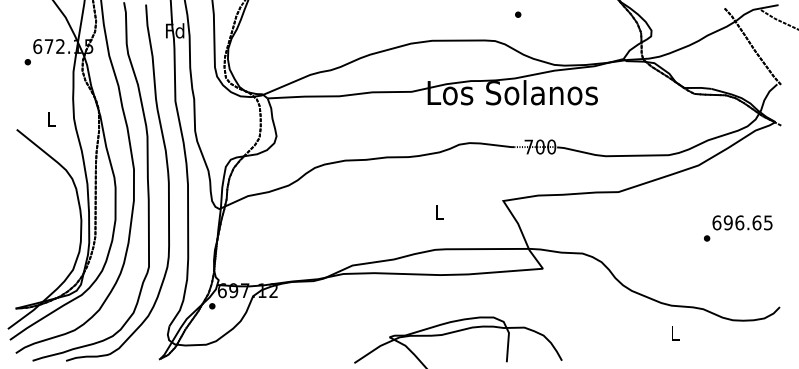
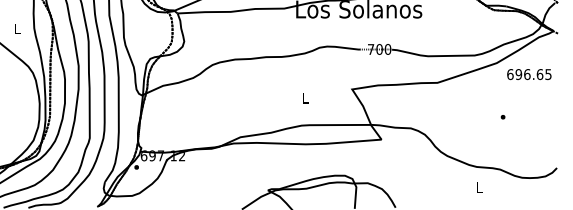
text: (742, 222) -> (529, 74), moved

